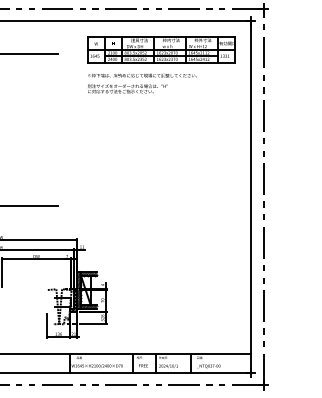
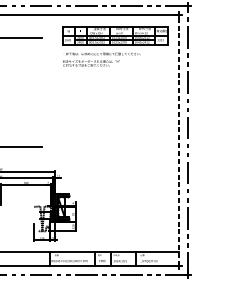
line: (250, 196) -> (178, 140), solid -> dashed

